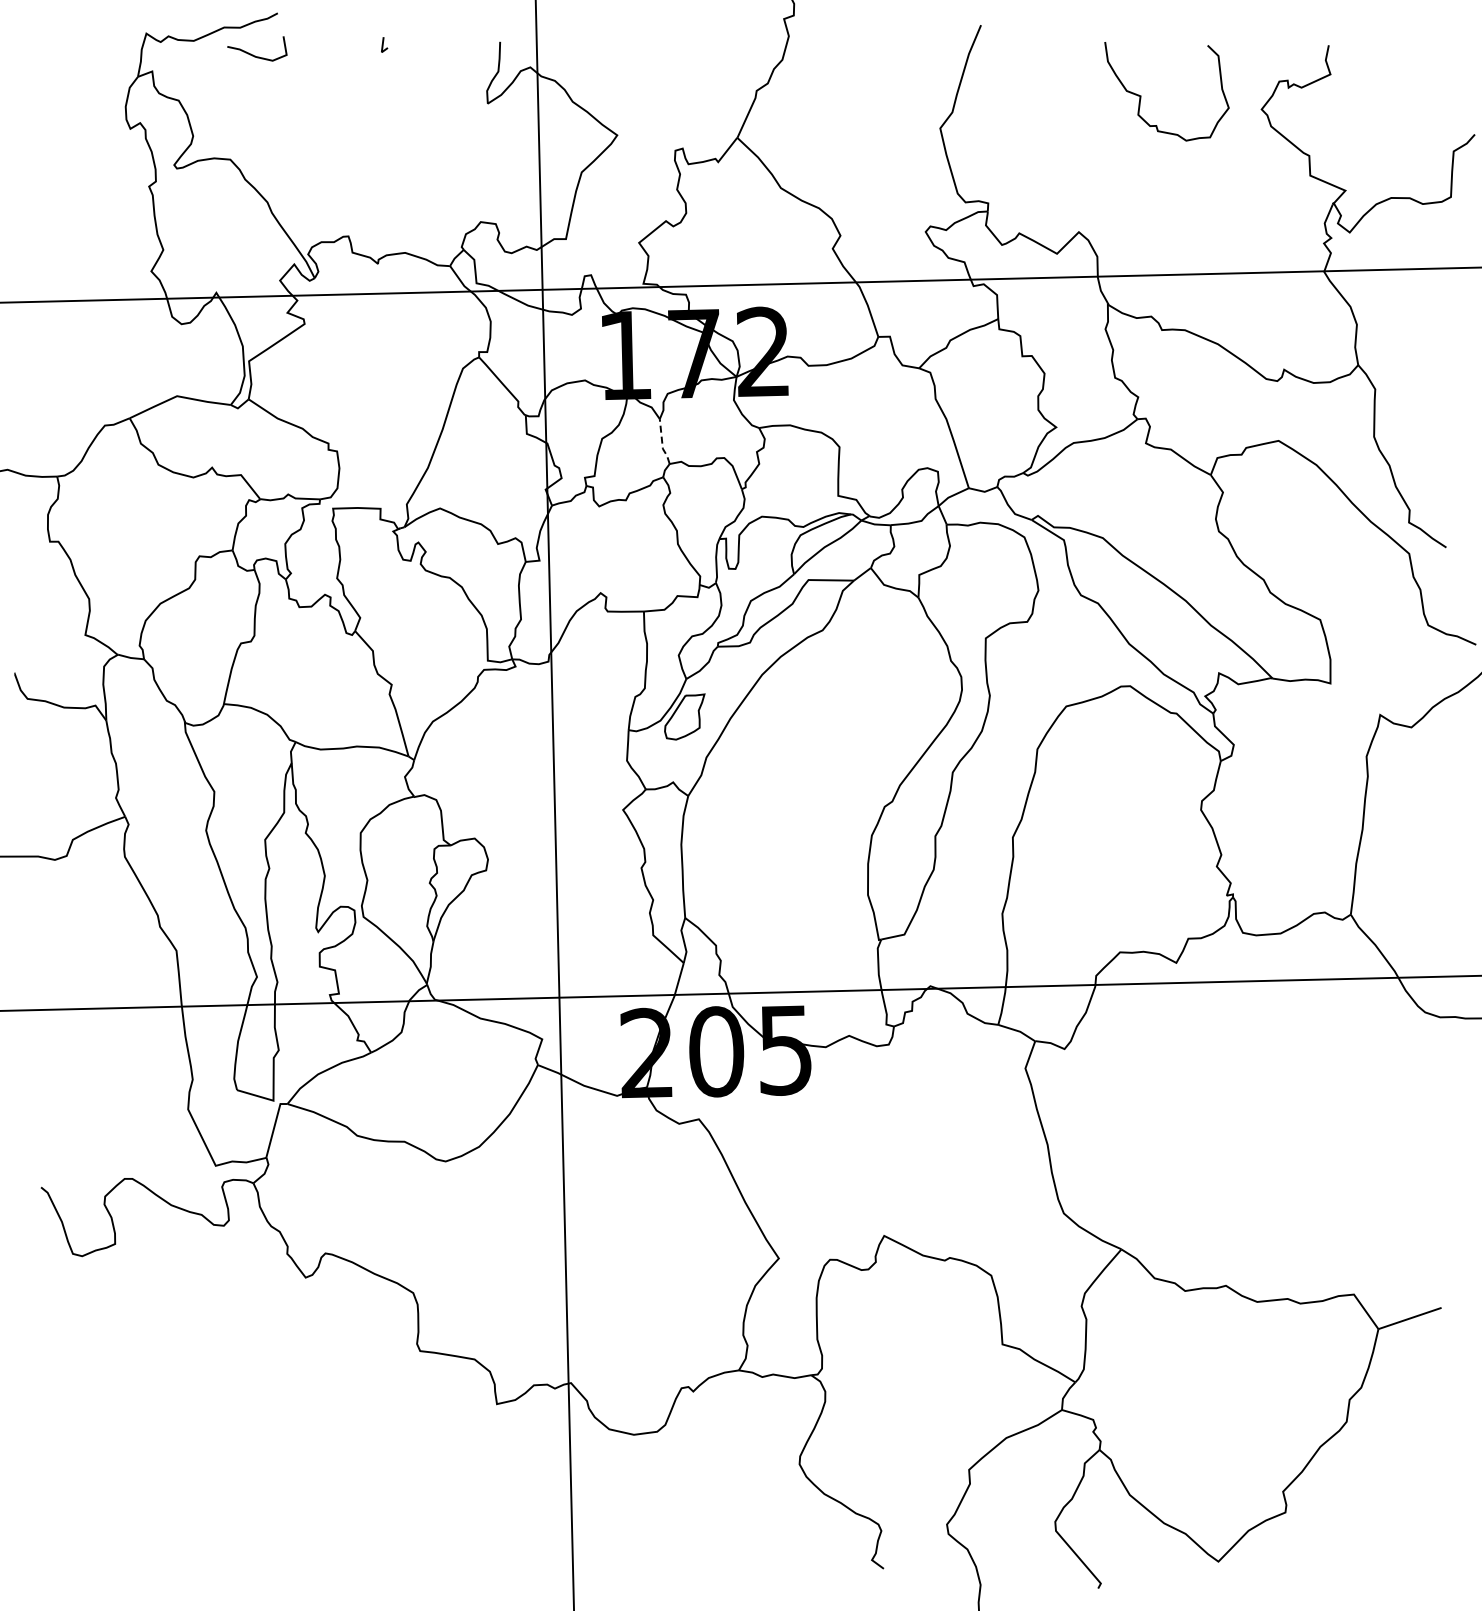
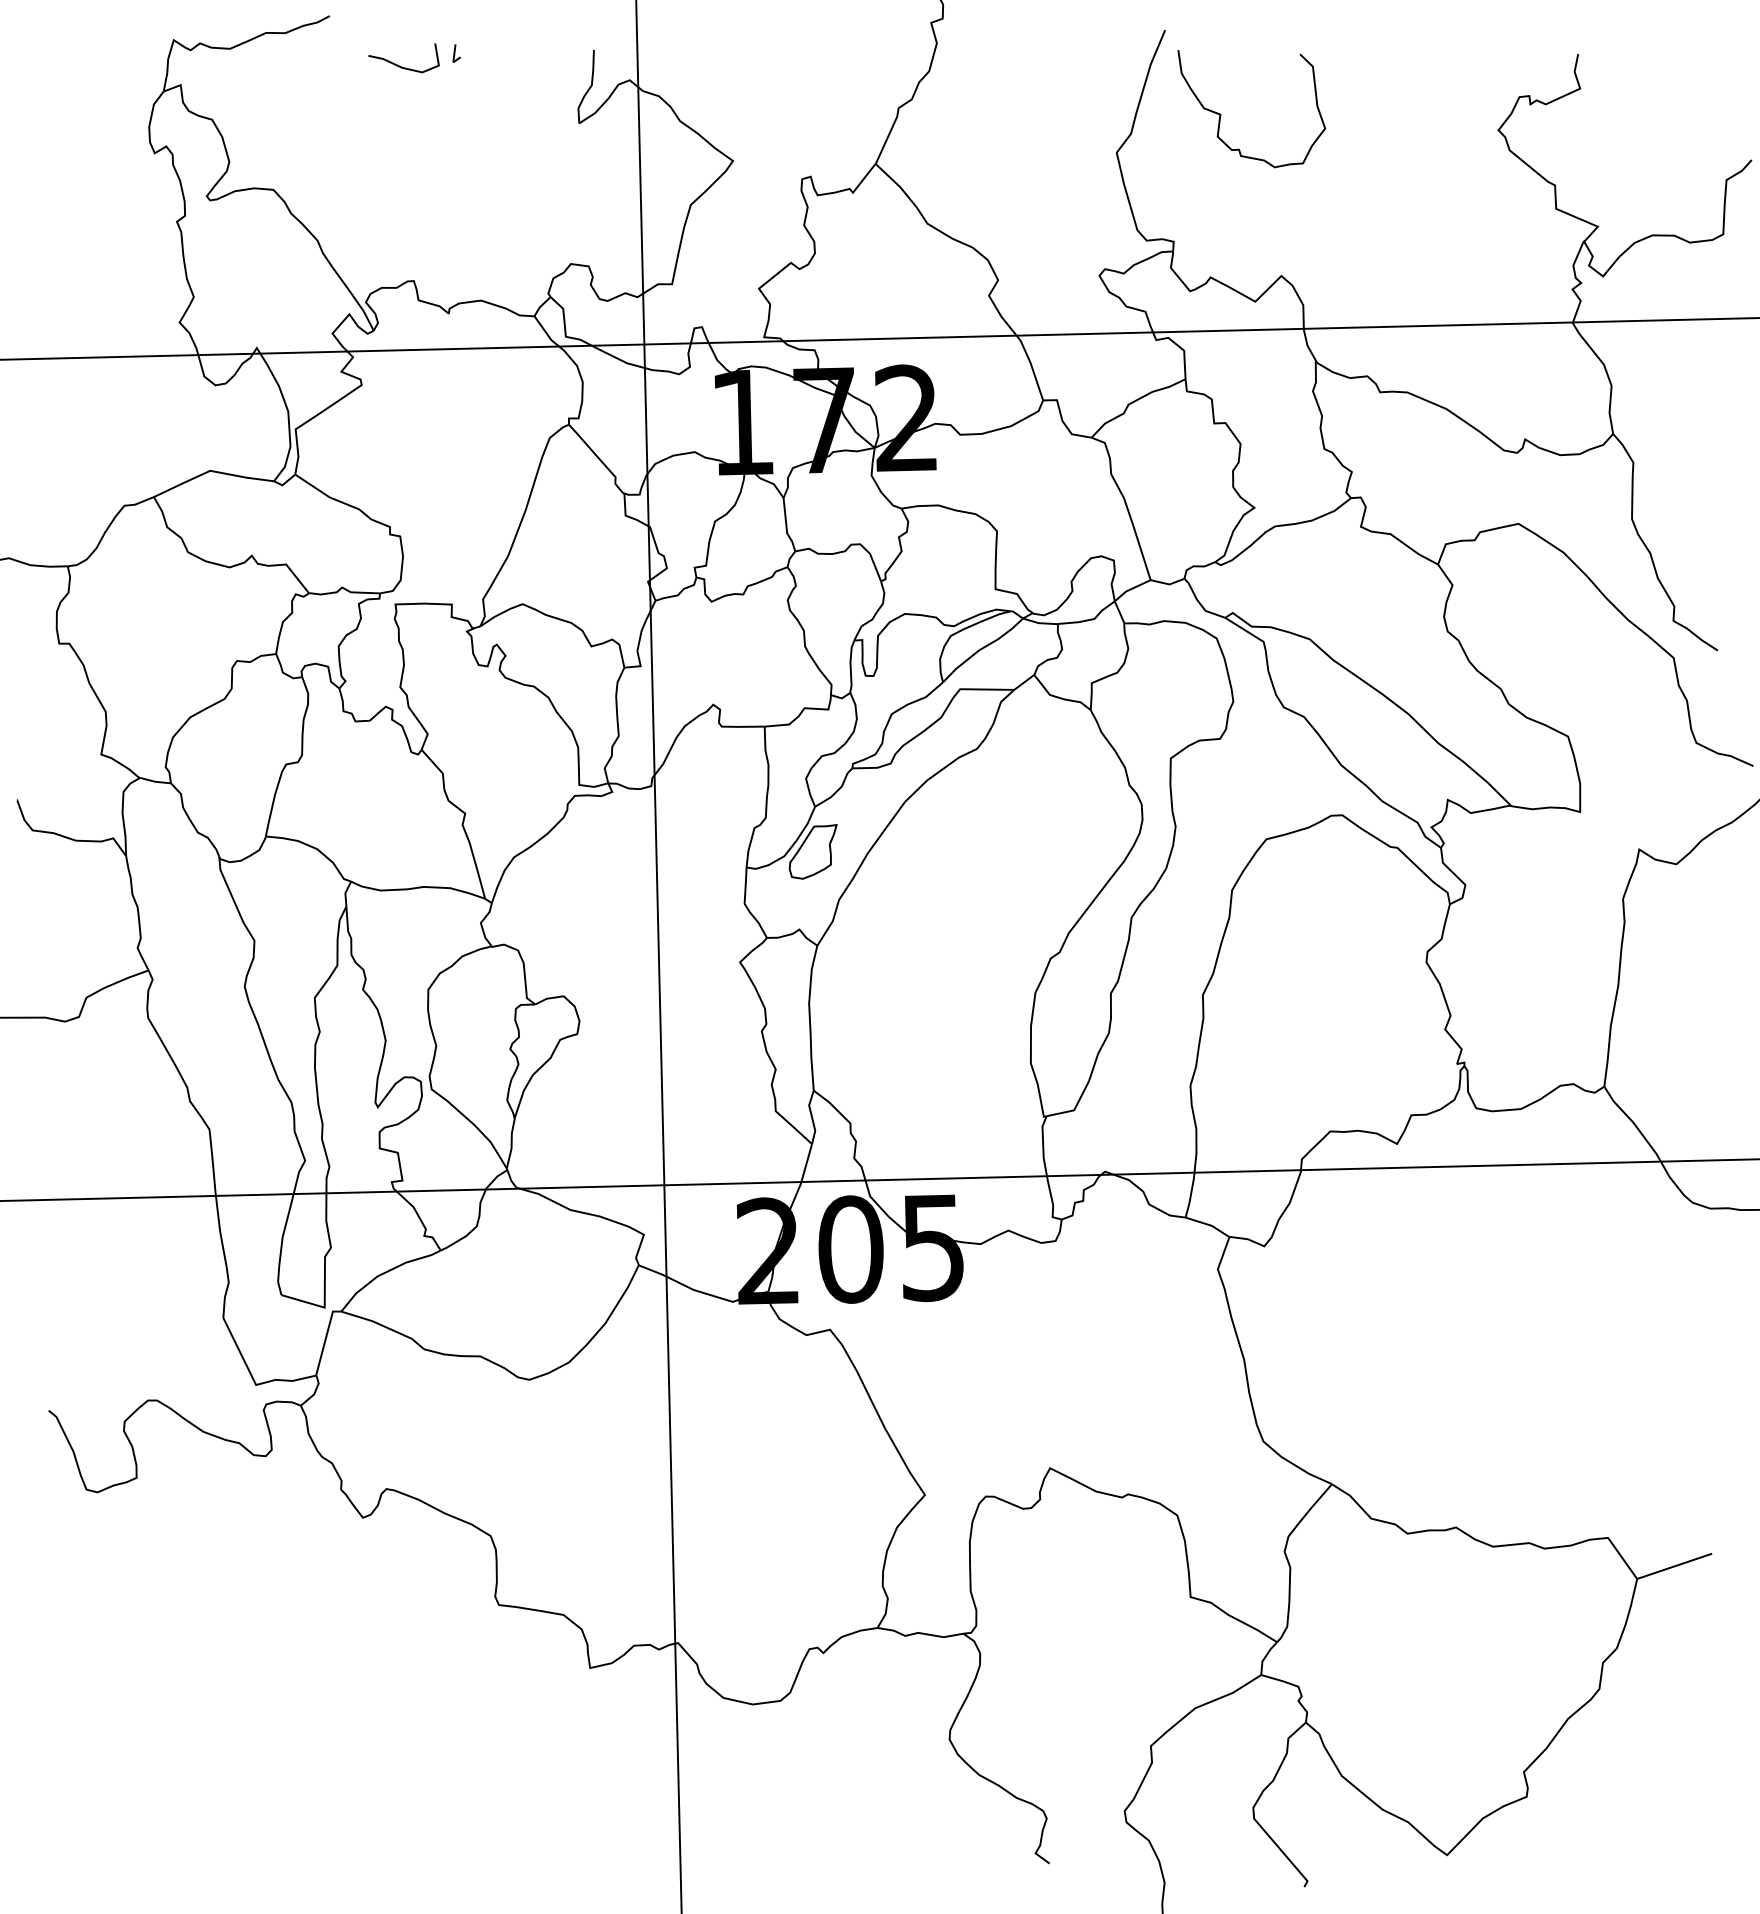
curve: (253, 54) -> (399, 64), moved
curve: (1141, 95) -> (1221, 113), moved
line: (662, 443) -> (786, 527), dashed -> solid

